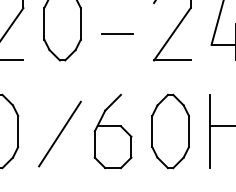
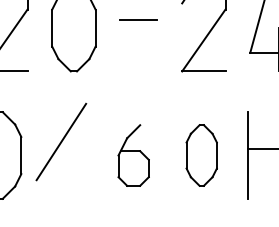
line: (117, 33) -> (138, 19), moved
part: (112, 131) -> (132, 155), size x0.7
part: (170, 131) -> (201, 155), size x0.7
line: (59, 133) -> (60, 141), moved

